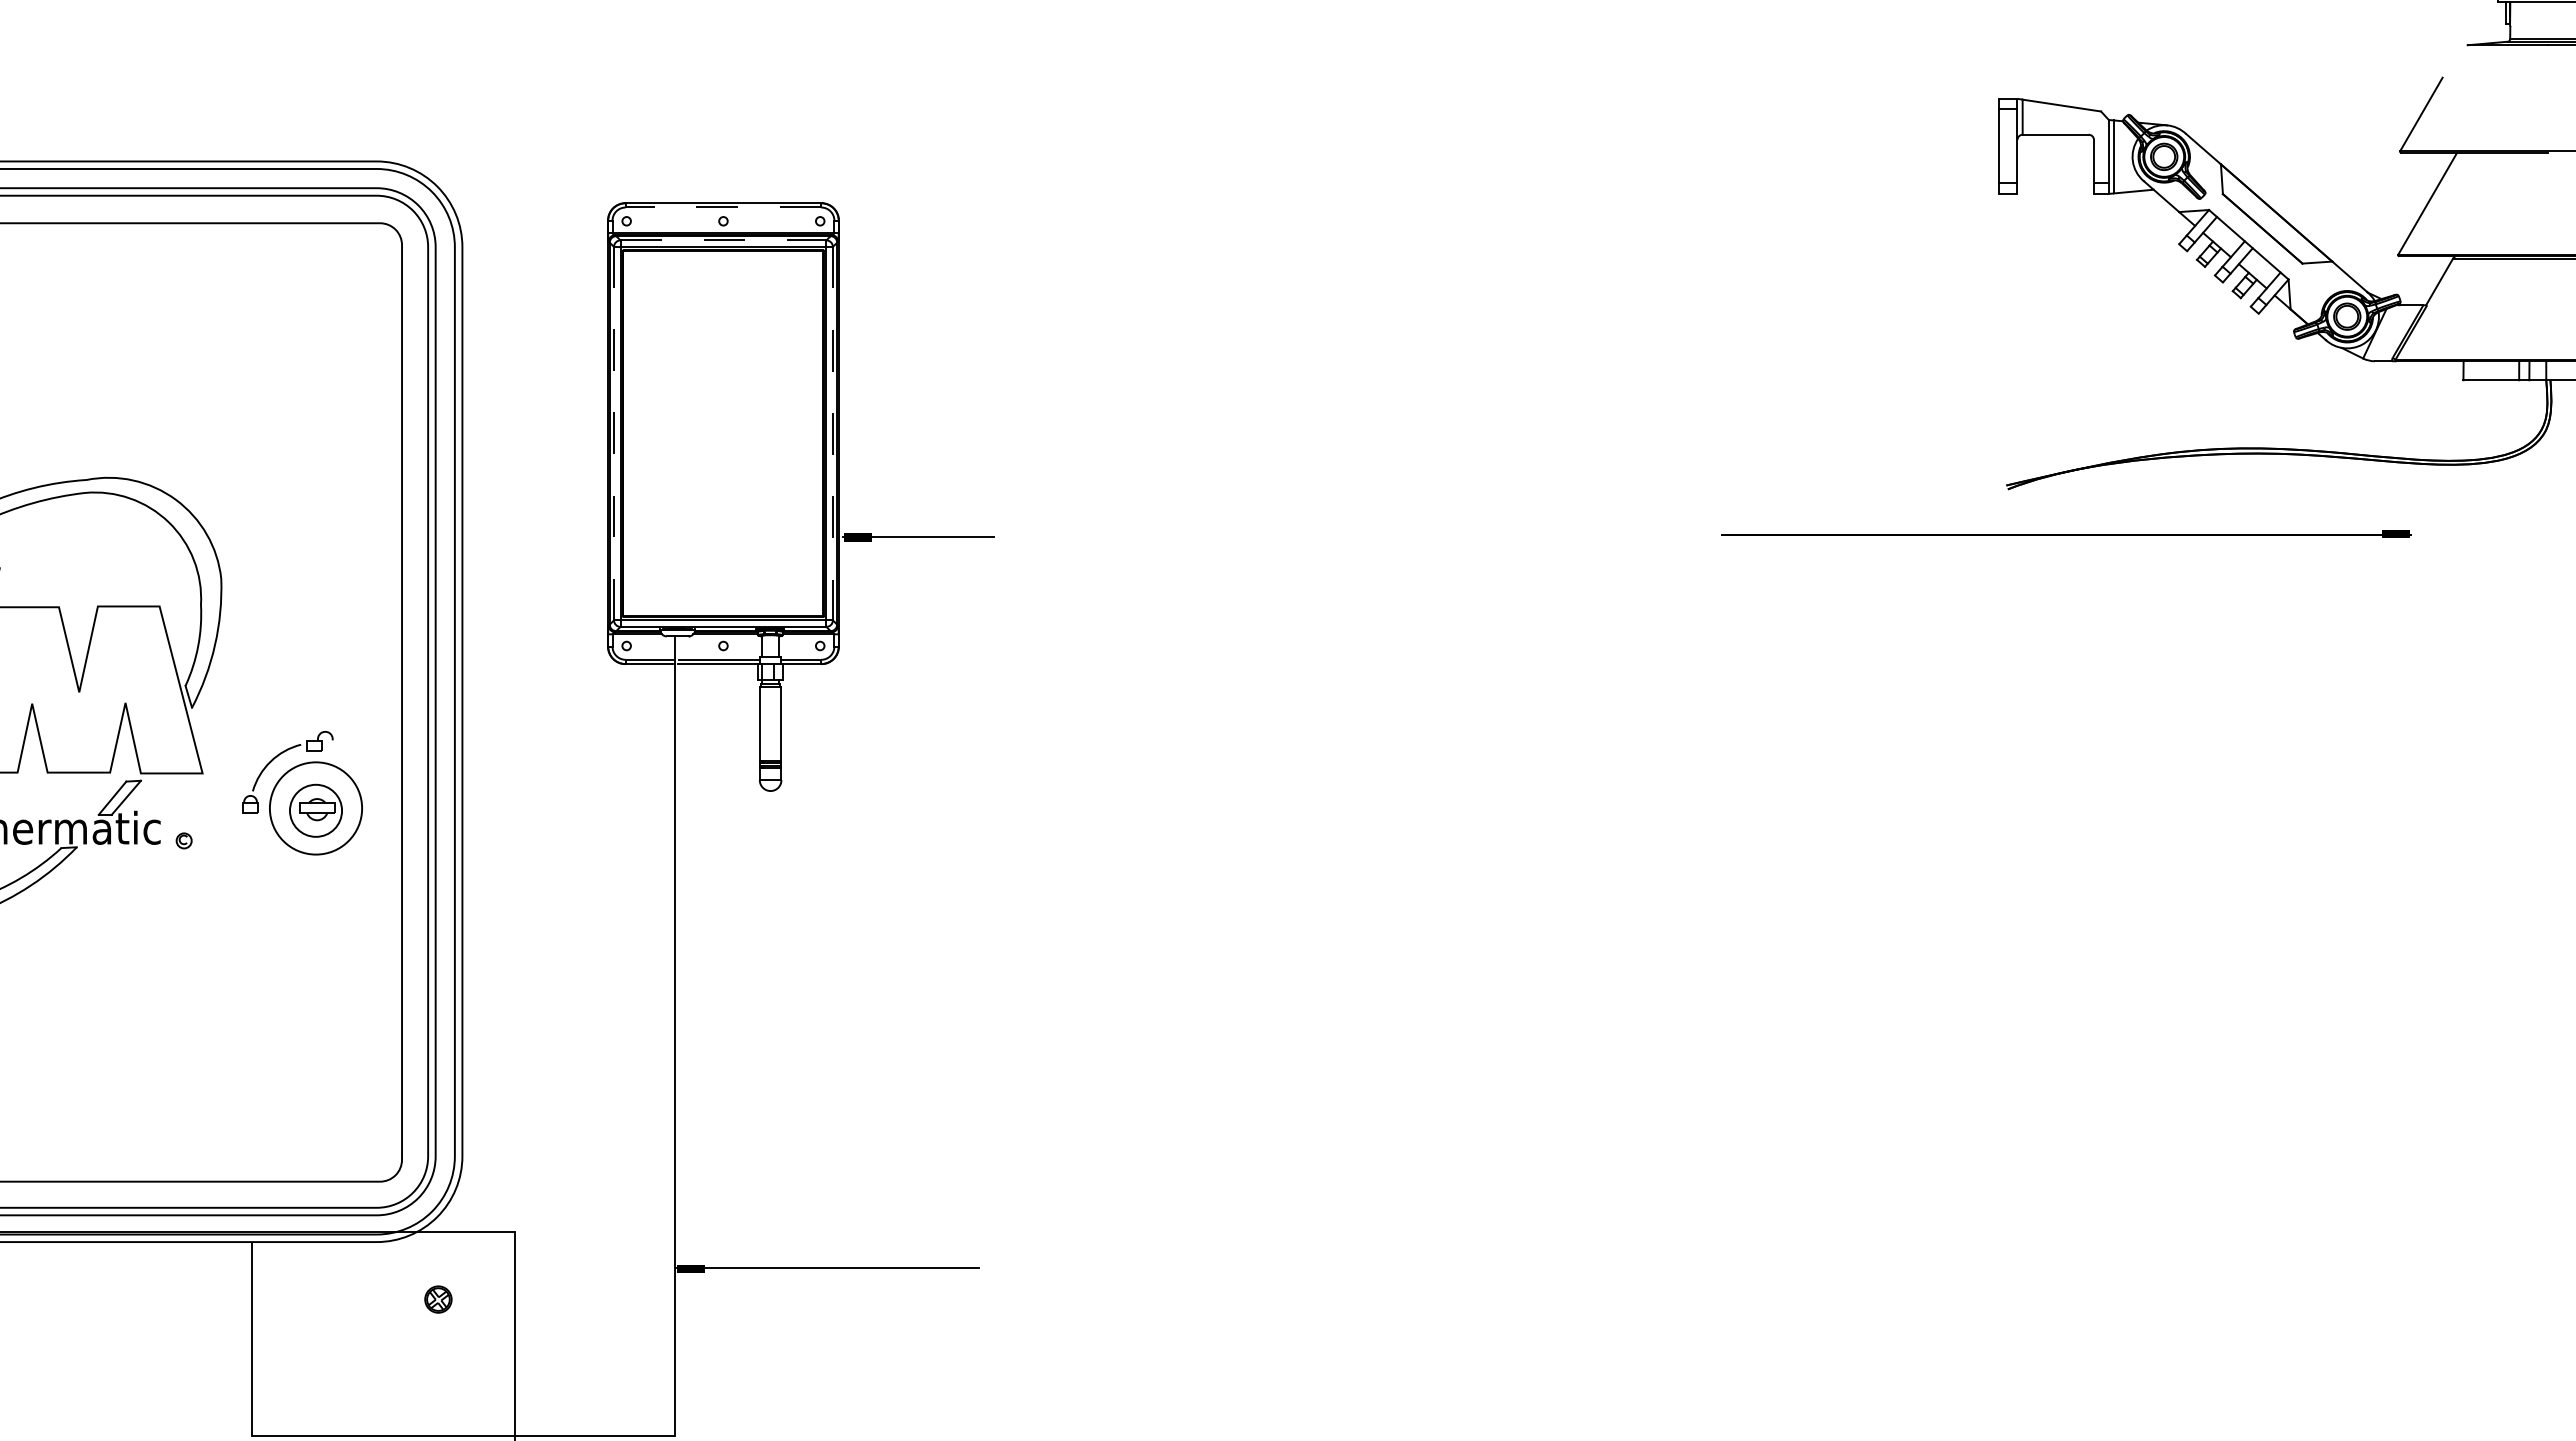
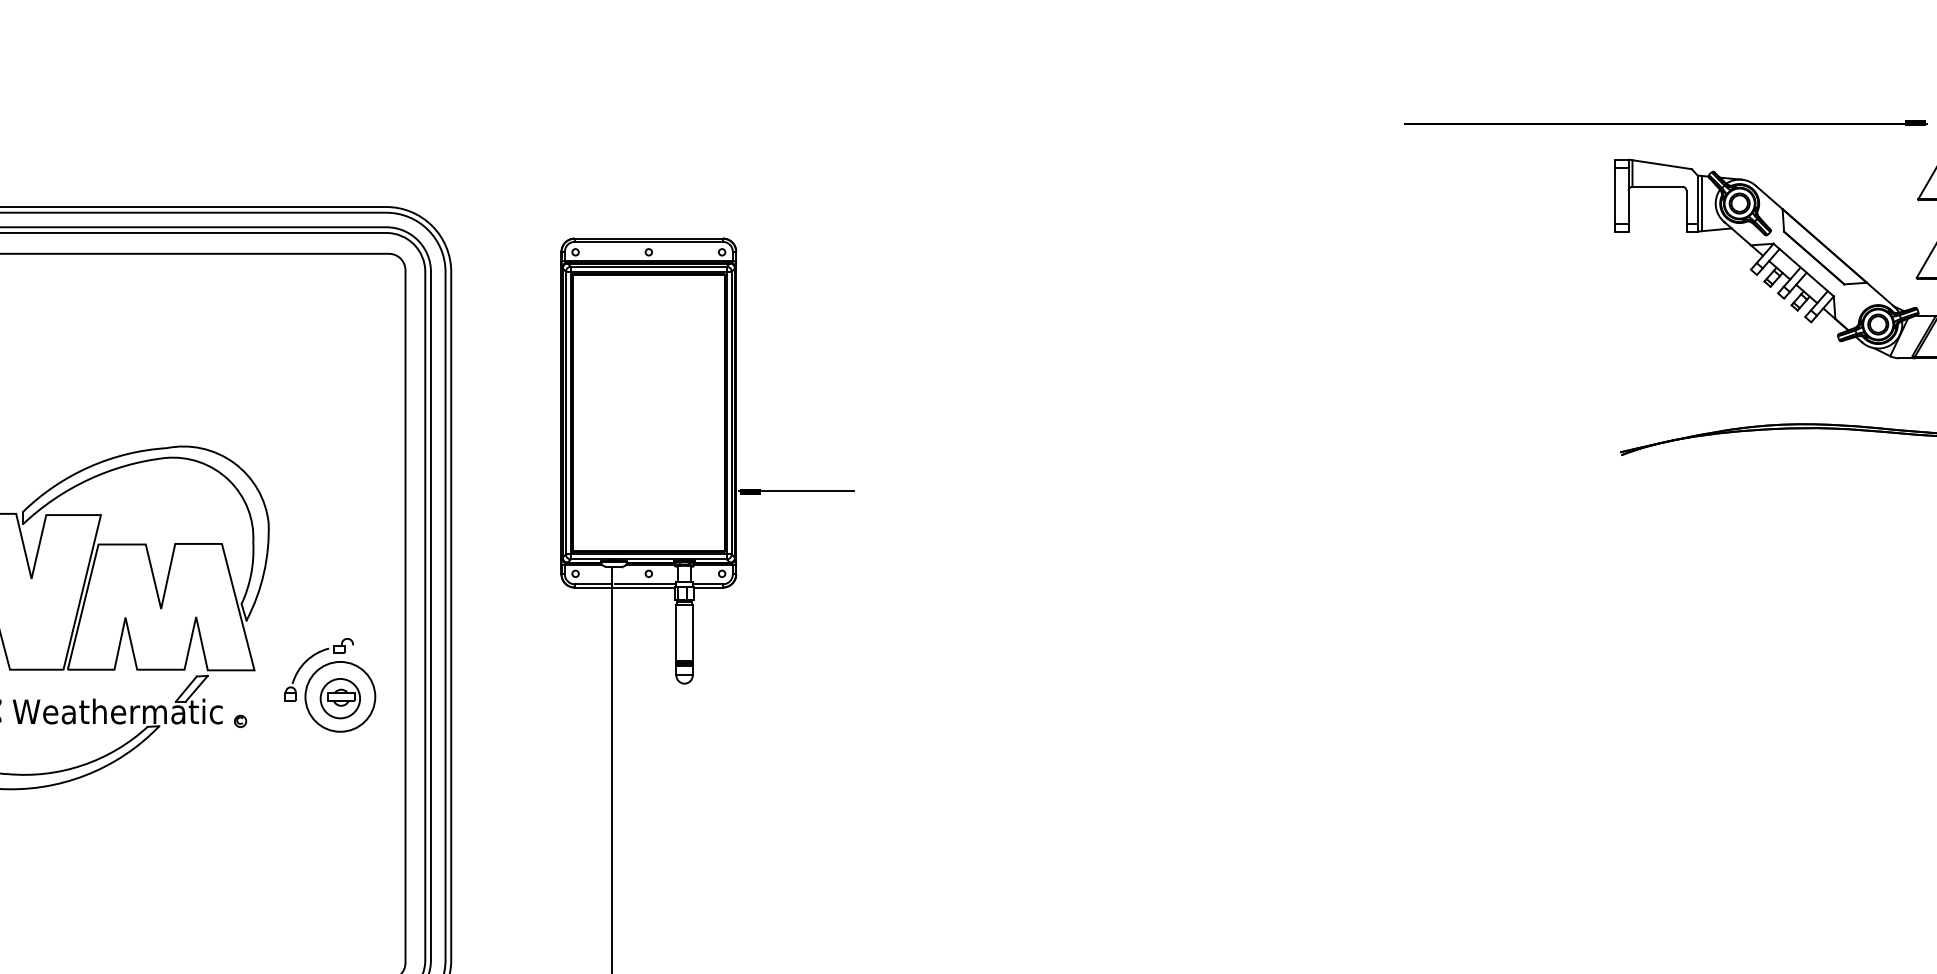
line: (723, 207) -> (648, 241), dashed -> solid
line: (723, 240) -> (648, 266), dashed -> solid
line: (614, 433) -> (566, 412), dashed -> solid
line: (832, 433) -> (731, 412), dashed -> solid
part: (2066, 533) -> (1665, 123), moved

